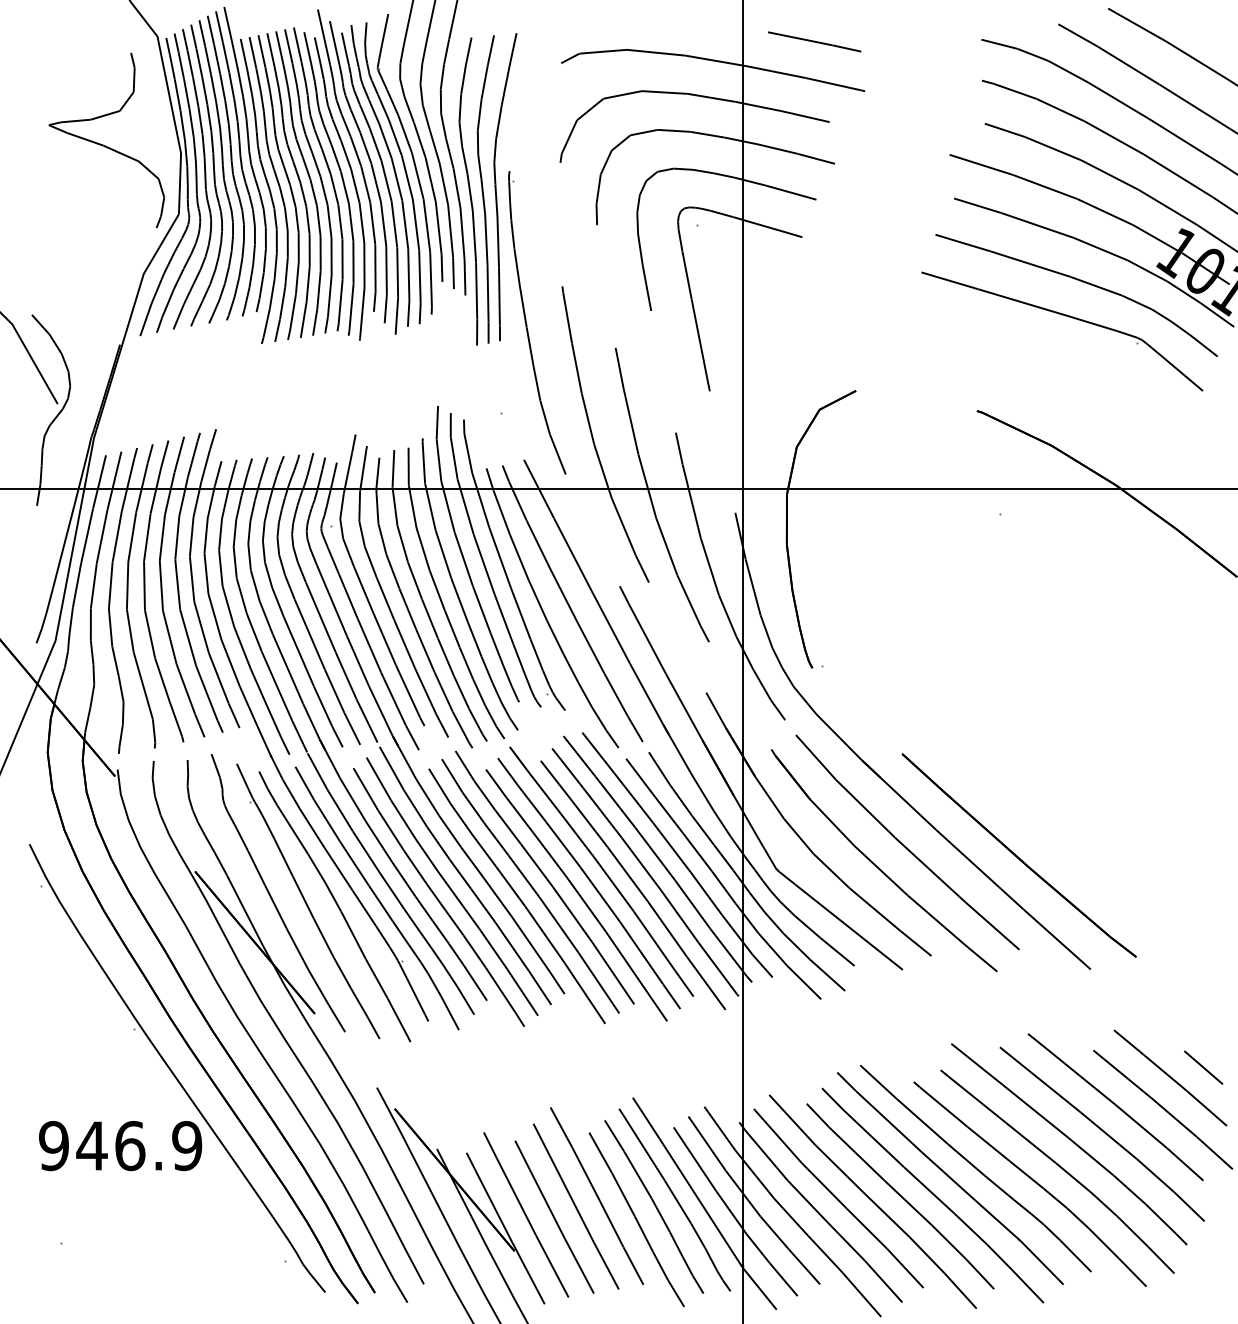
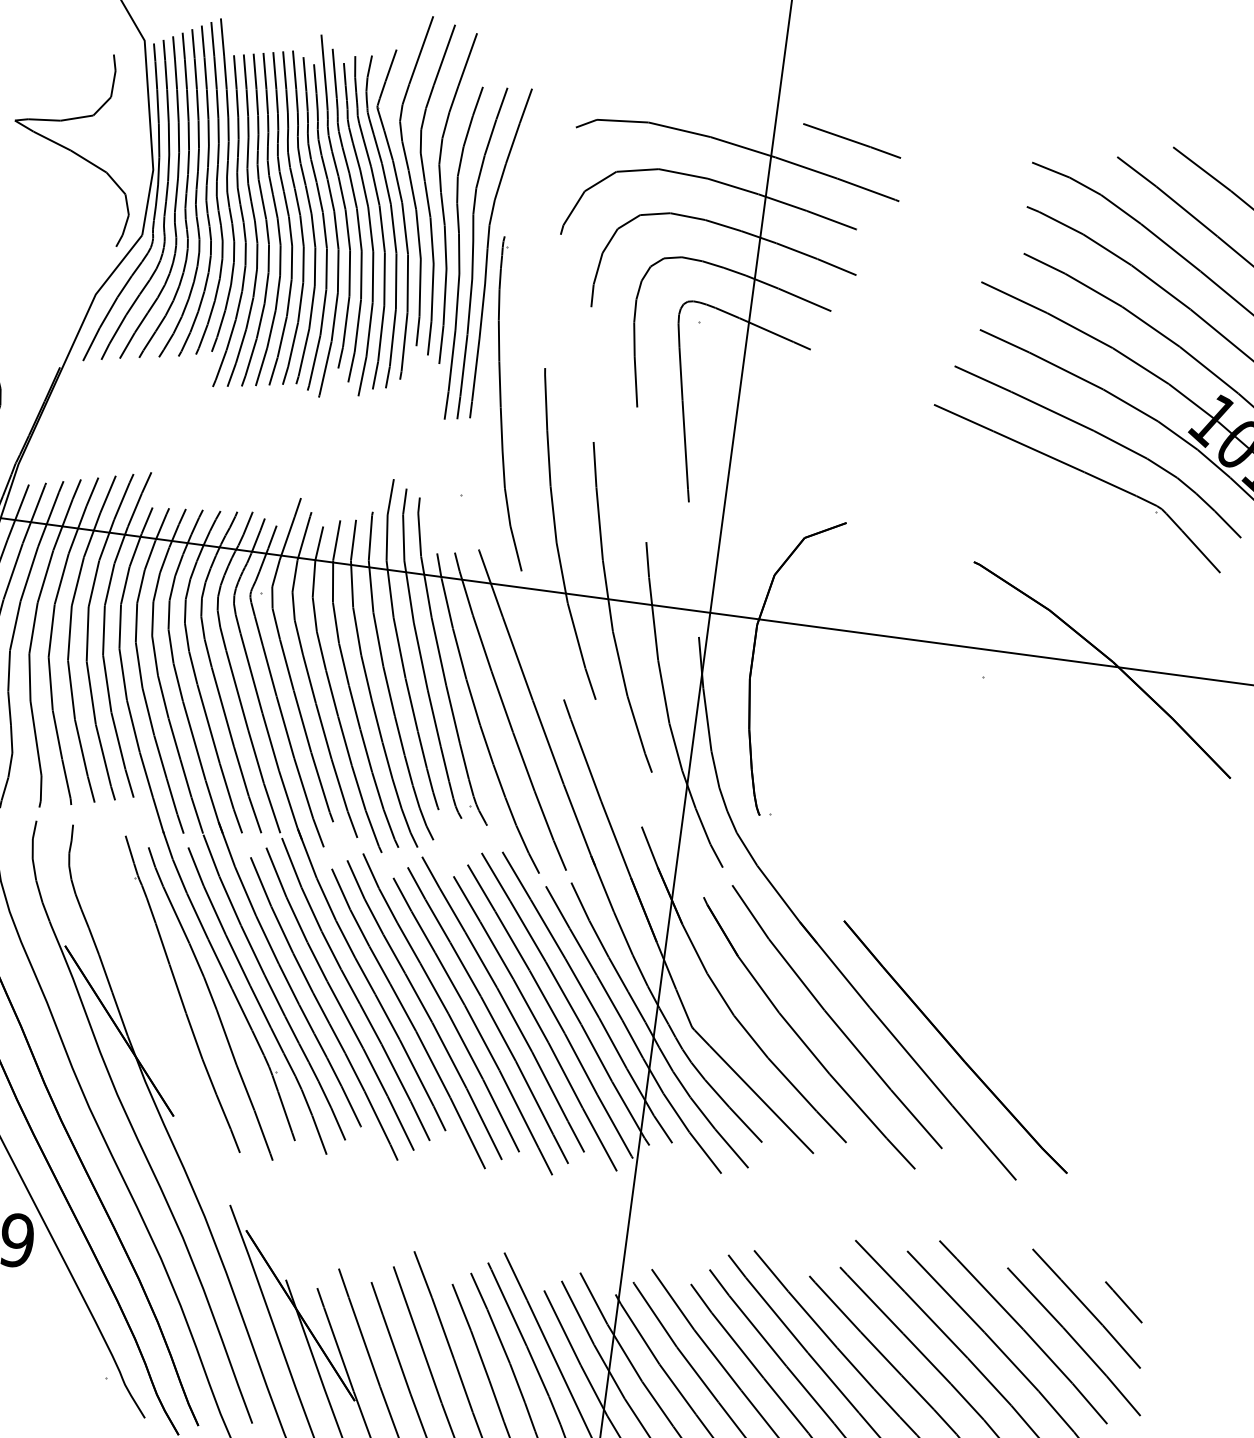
curve: (271, 895) -> (144, 982), removed

